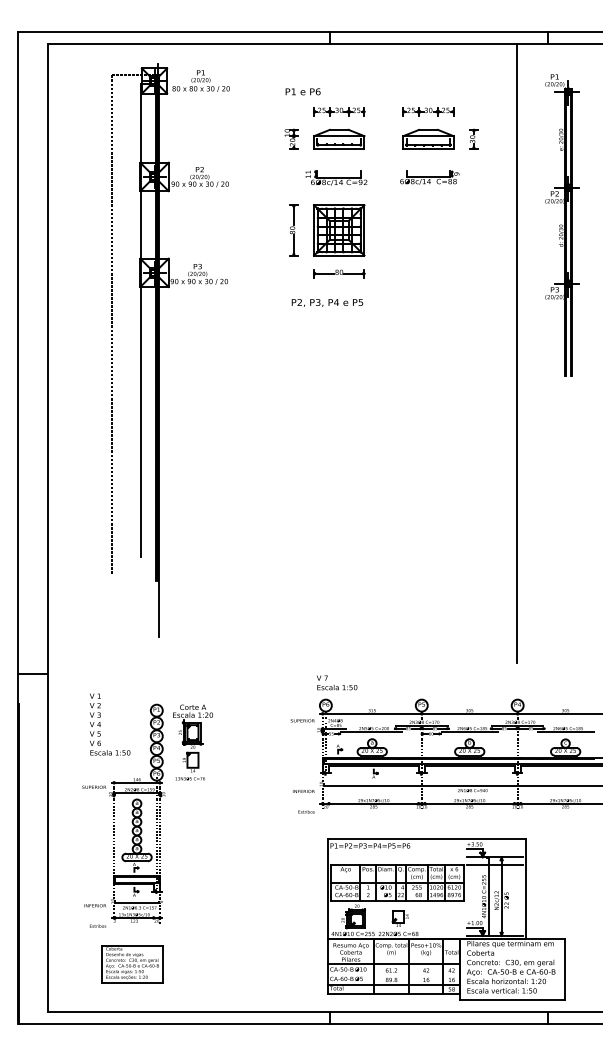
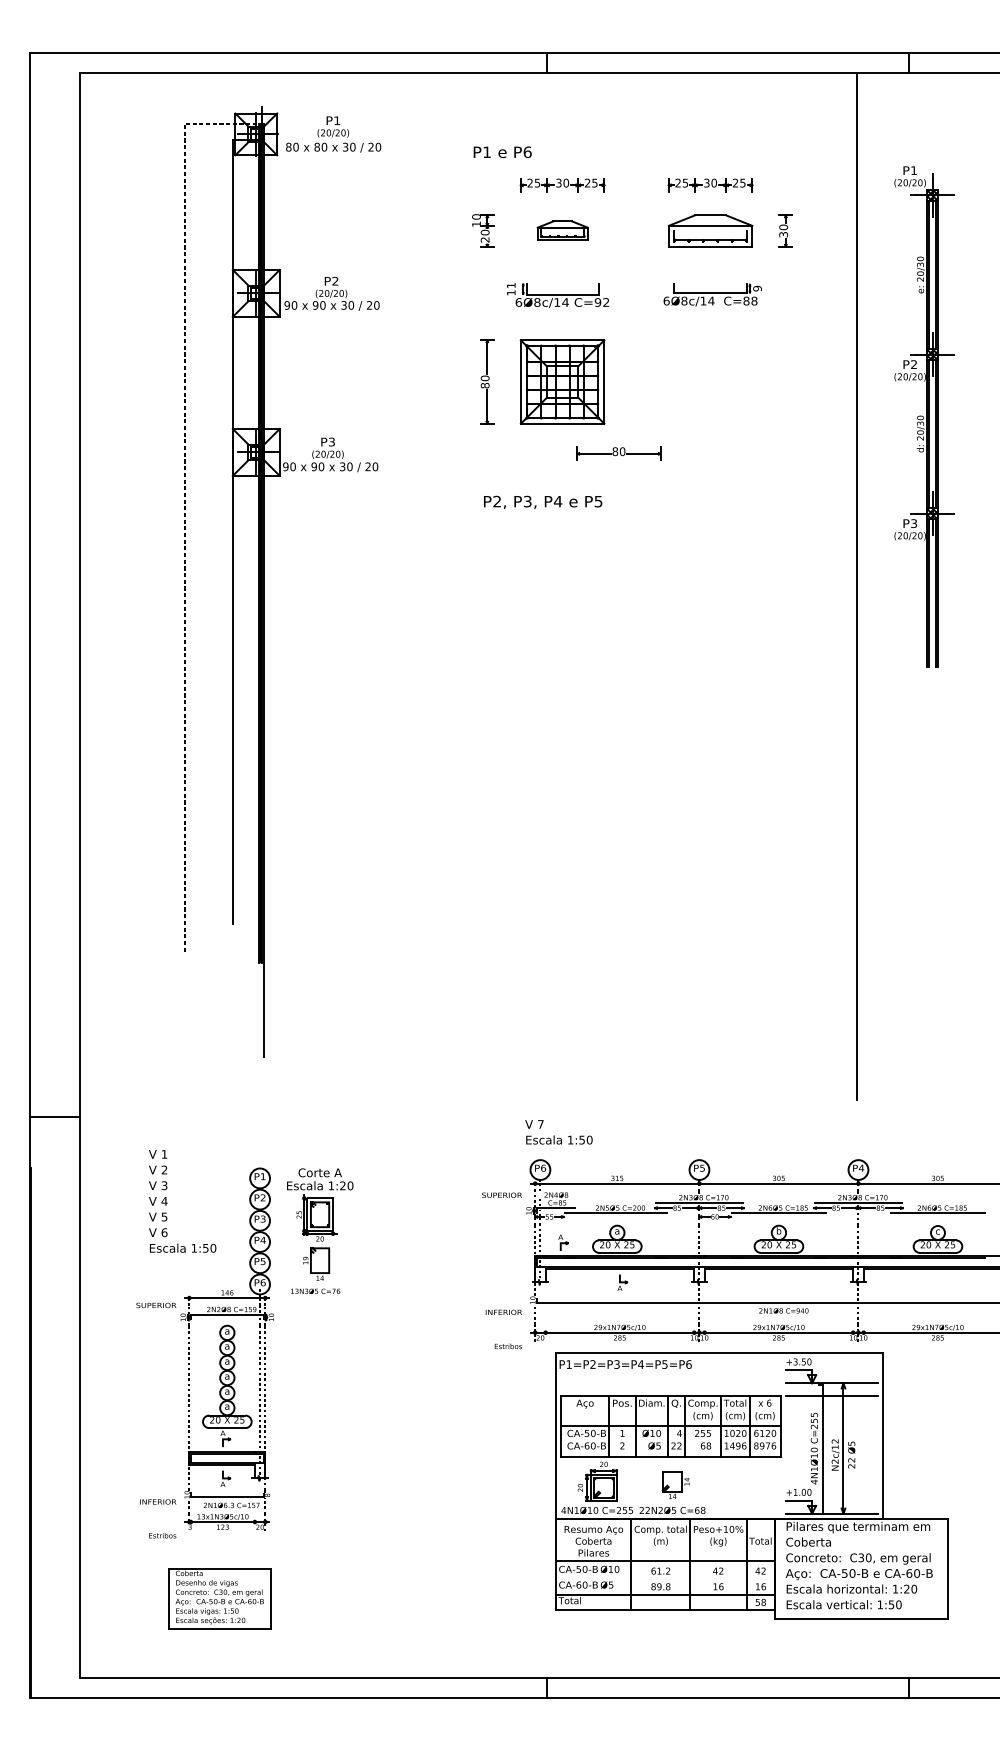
part: (339, 138) -> (563, 229), size x0.6
part: (562, 225) -> (922, 417), moved
part: (339, 273) -> (619, 453), moved
part: (446, 919) -> (752, 1486), moved

